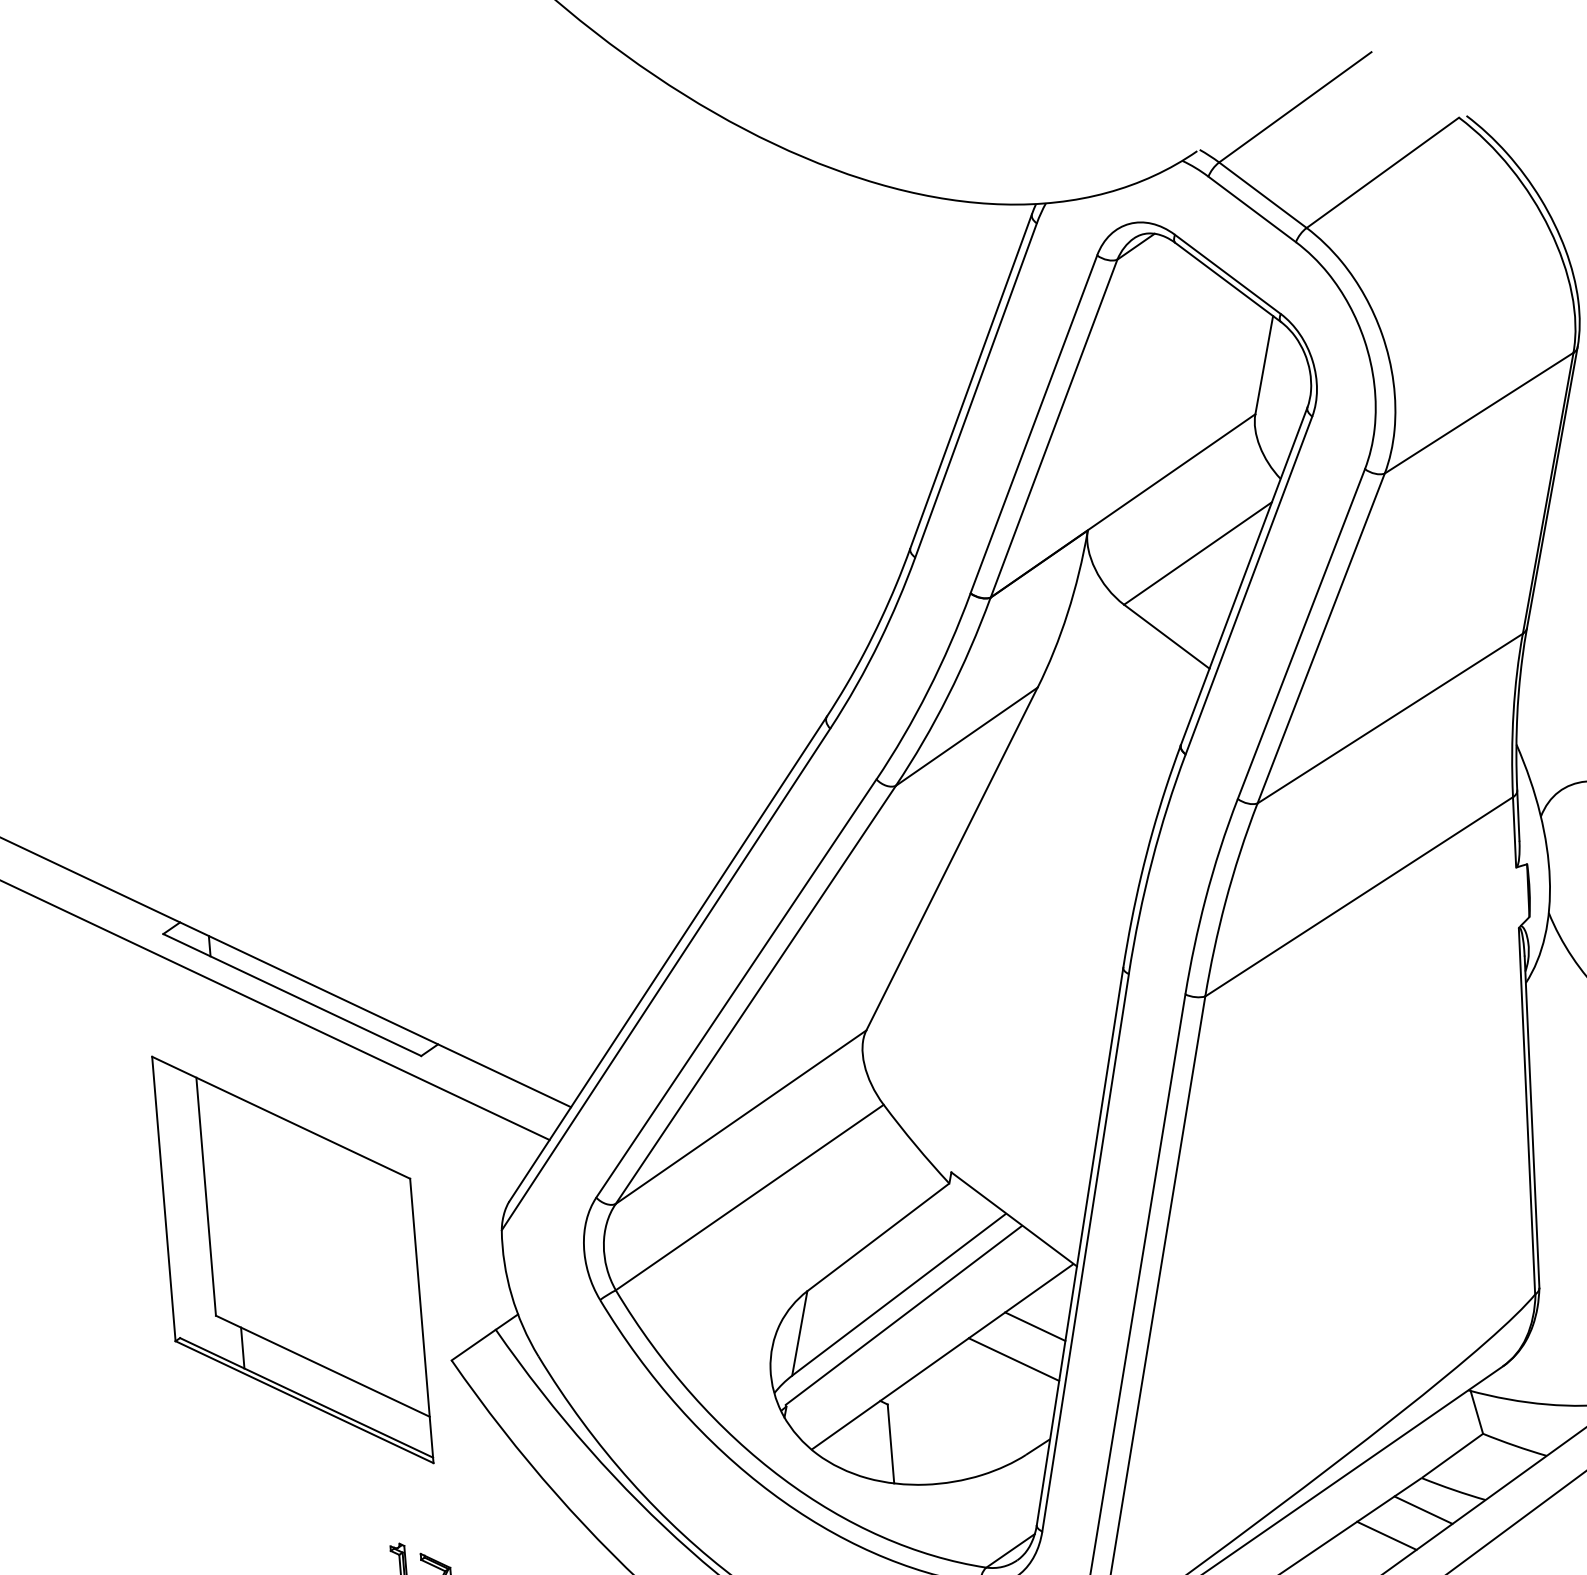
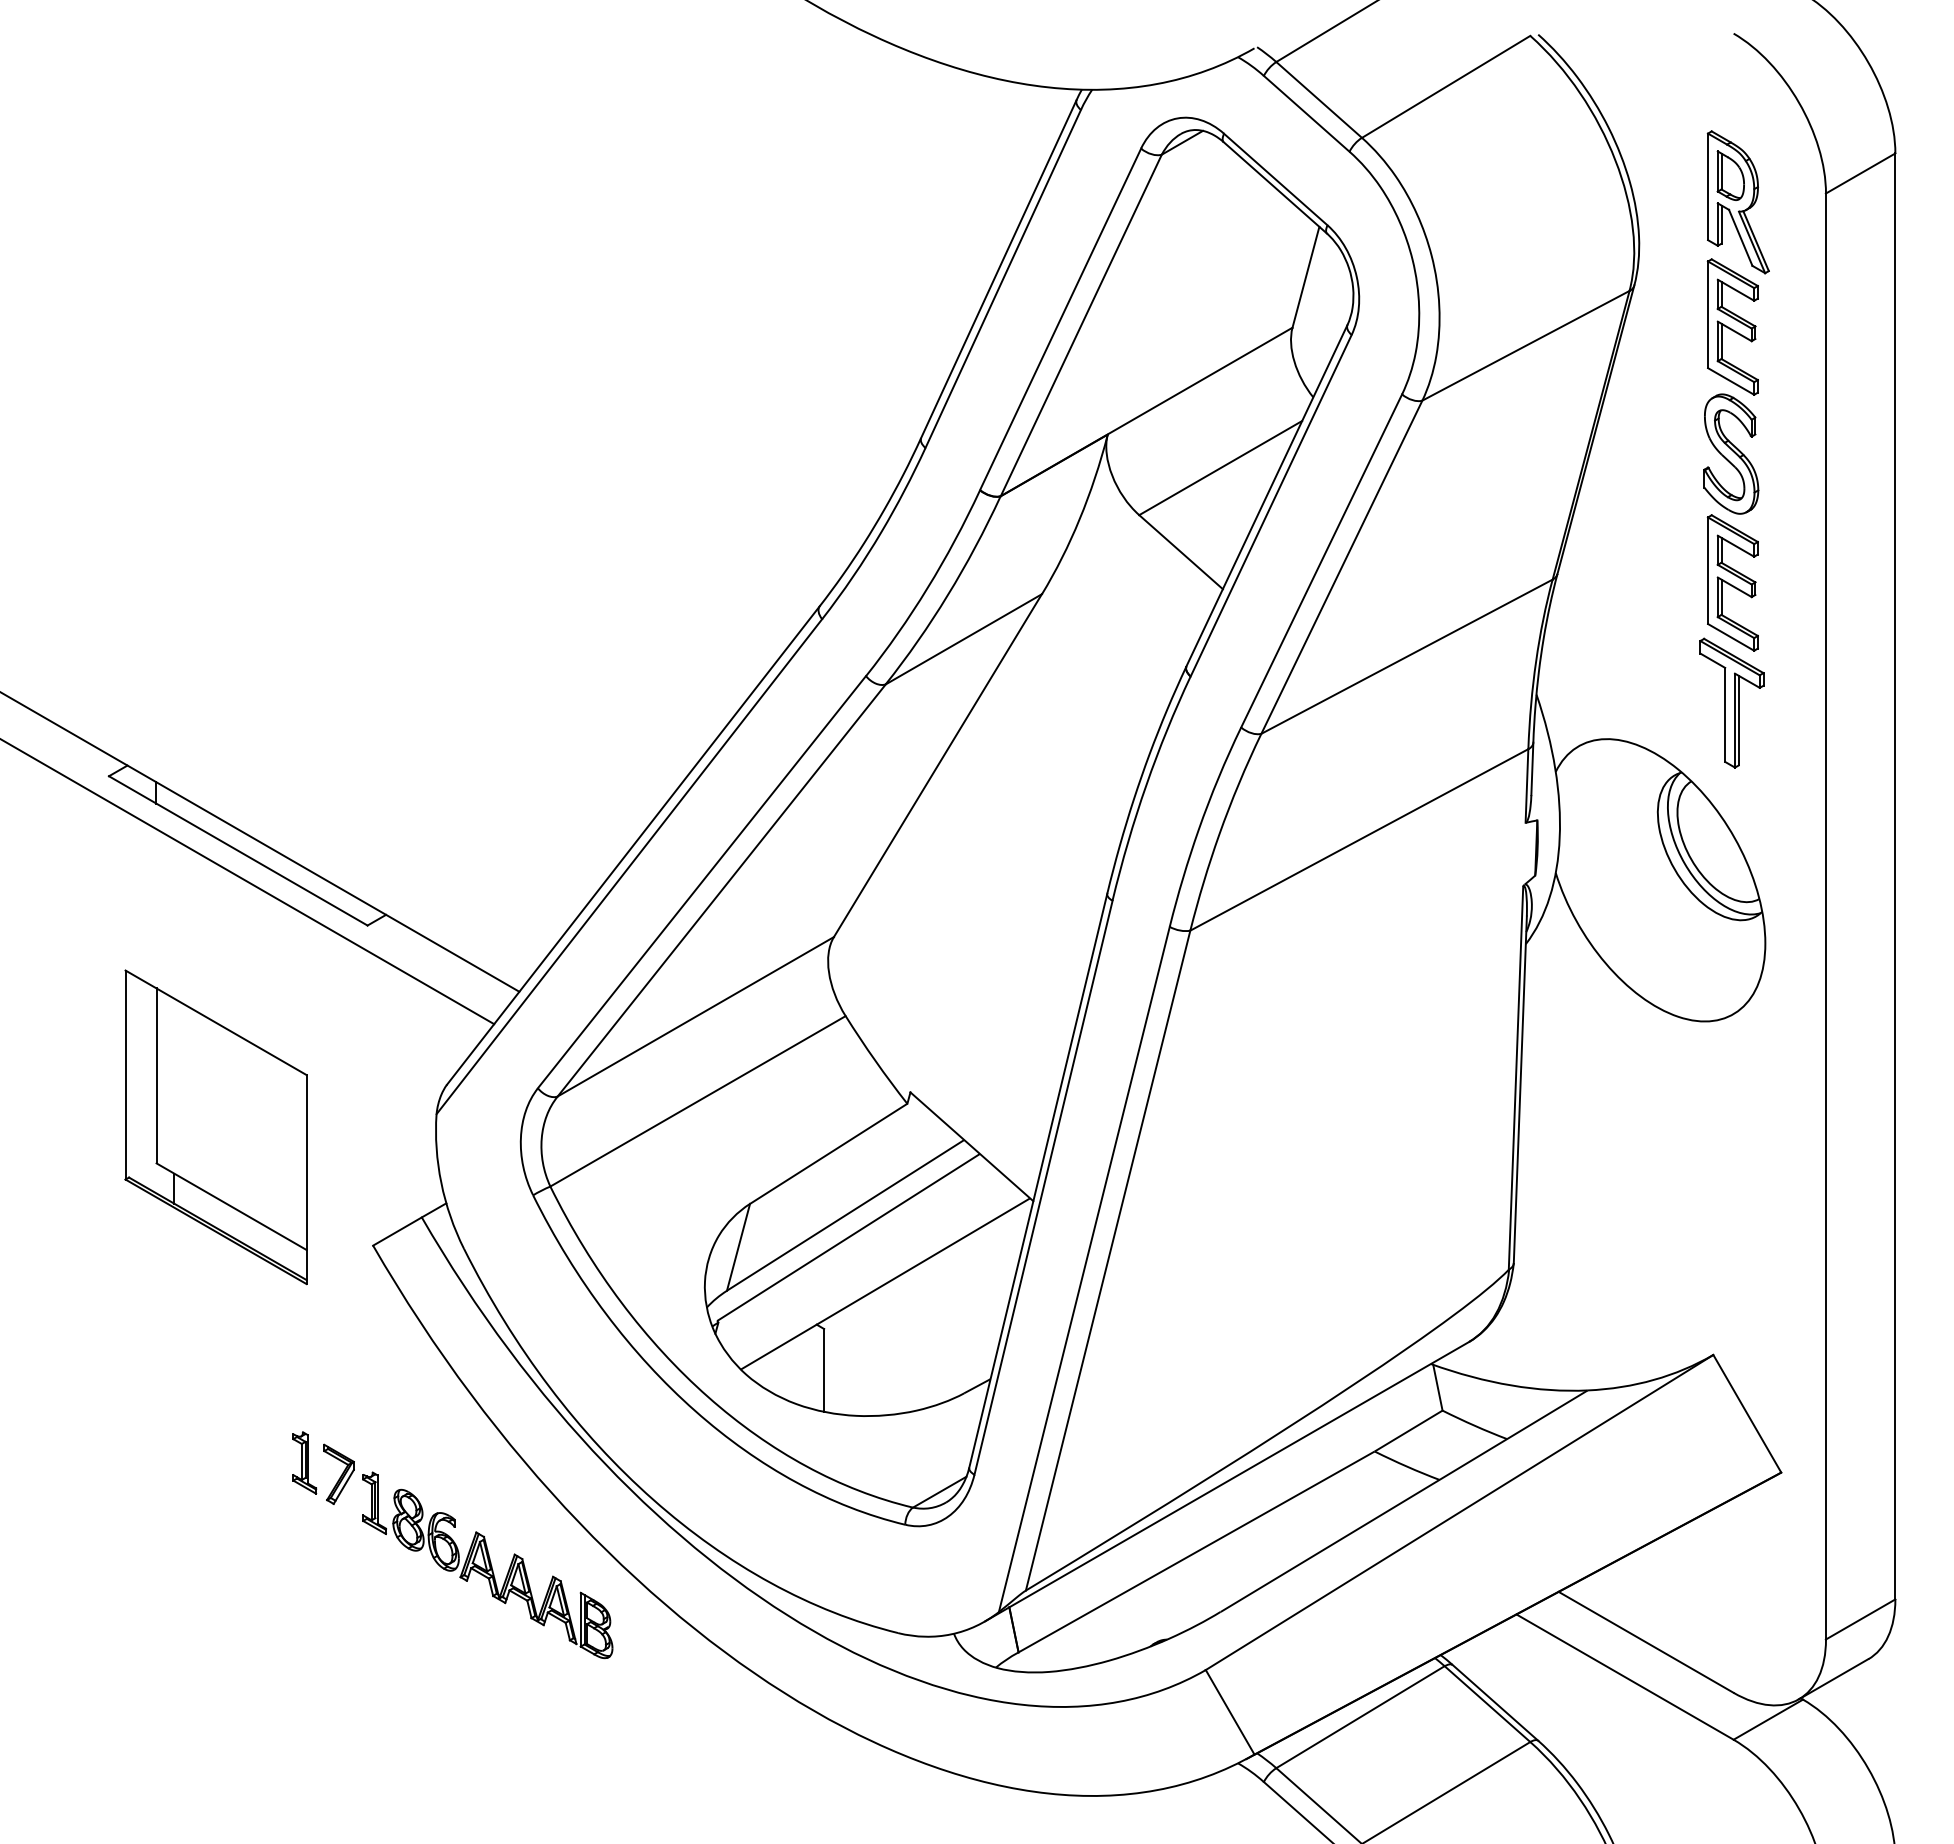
part: (292, 1260) -> (215, 1127), size x0.7
line: (1035, 1326) -> (984, 1260), removed
line: (1013, 1359) -> (959, 1292), removed
line: (1423, 1509) -> (1373, 1484), removed
line: (1386, 1535) -> (1333, 1508), removed

